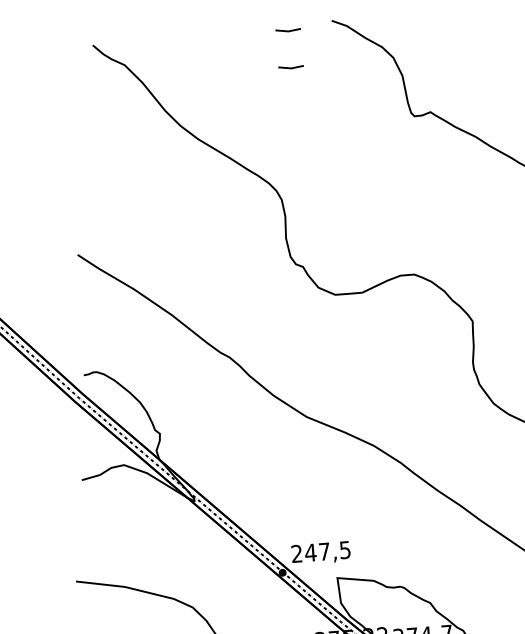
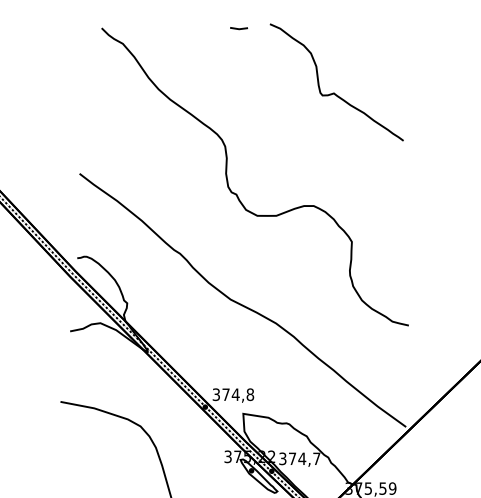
line: (290, 67) -> (238, 54), removed
text: (321, 551) -> (233, 394), 247,5 -> 374,8

